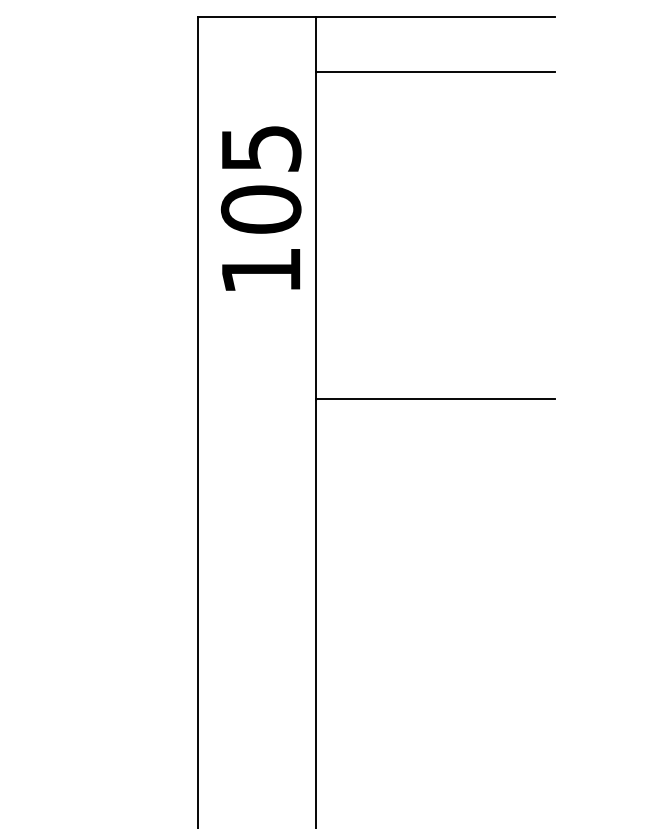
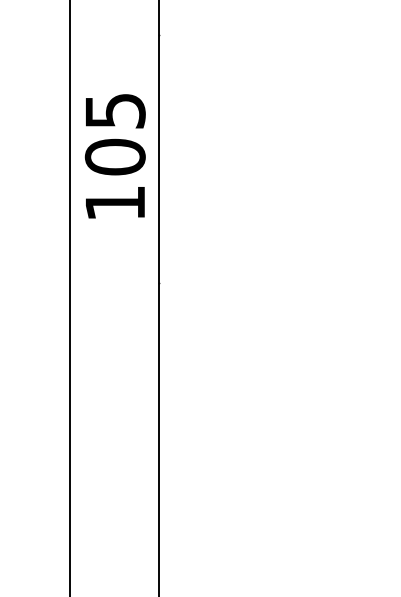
line: (435, 71) -> (249, 35), removed
text: (260, 208) -> (114, 156), moved
line: (435, 398) -> (249, 282), removed

